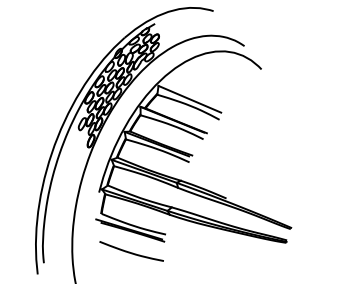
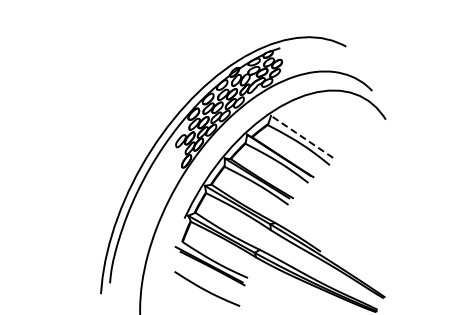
line: (189, 99) -> (301, 136), solid -> dashed

